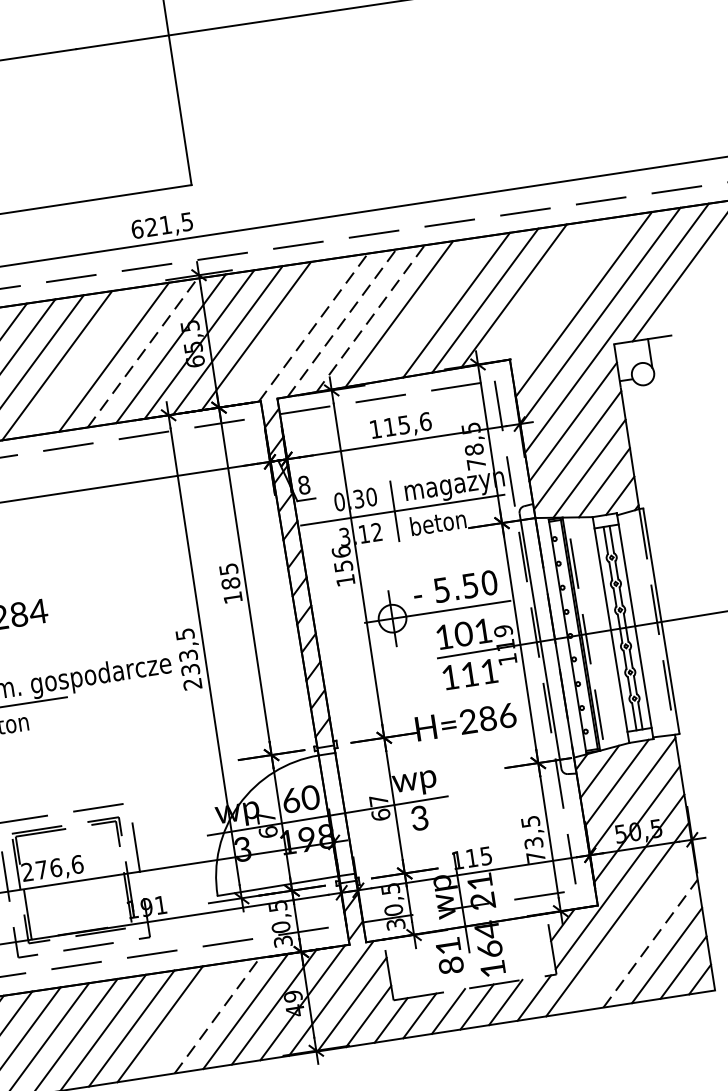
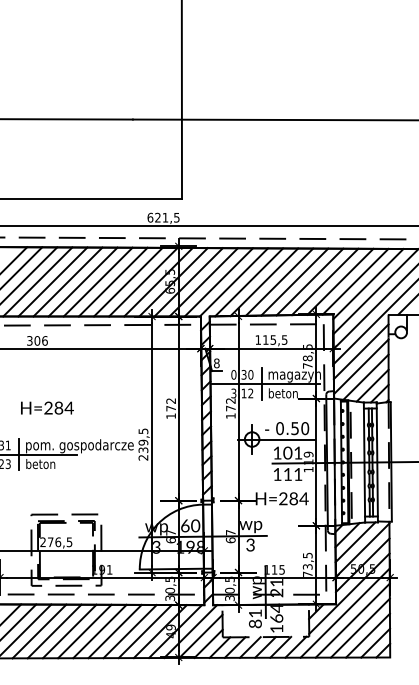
line: (542, 291) -> (355, 281), added
line: (567, 293) -> (368, 284), added
line: (427, 308) -> (294, 281), added
line: (371, 318) -> (264, 282), dashed -> solid
line: (342, 323) -> (249, 282), dashed -> solid
line: (314, 327) -> (234, 282), dashed -> solid
line: (284, 332) -> (218, 282), added
line: (142, 351) -> (143, 281), dashed -> solid
line: (84, 360) -> (112, 281), added
text: (425, 420) -> (284, 339), 115,6 -> 115,5
text: (341, 558) -> (230, 404), 156 -> 172
text: (230, 575) -> (171, 404), 185 -> 172
text: (440, 590) -> (279, 428), 5.50 -> 0.50
text: (188, 655) -> (143, 442), 233,5 -> 239,5
text: (506, 717) -> (303, 499), H=286 -> H=284
text: (77, 865) -> (69, 542), 276,6 -> 276,5
line: (633, 931) -> (352, 620), added
line: (650, 944) -> (360, 628), dashed -> solid
line: (217, 1015) -> (130, 631), dashed -> solid
line: (187, 1020) -> (114, 631), added

